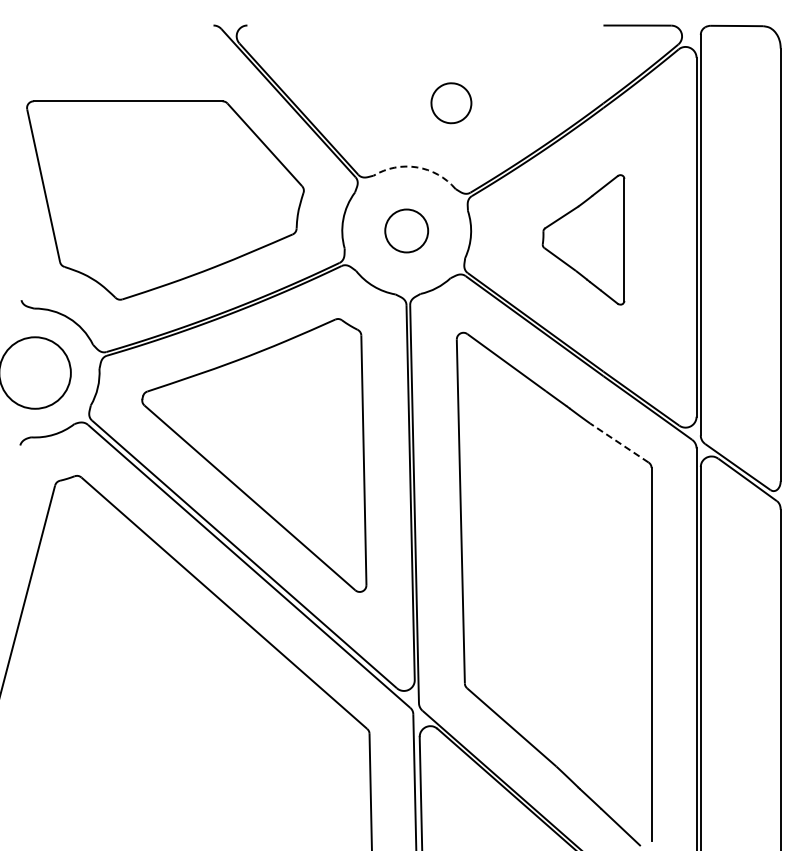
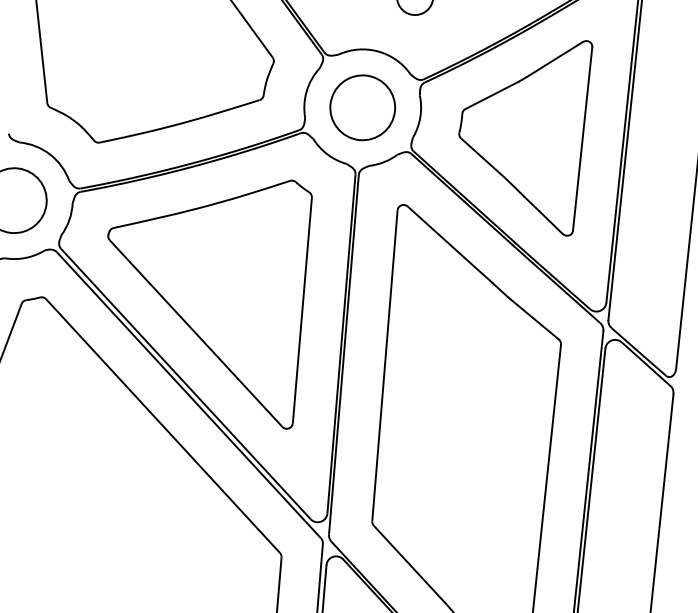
arc: (417, 167) -> (378, 51), dashed -> solid
circle: (406, 230) -> (362, 107), size x1.67
part: (583, 239) -> (521, 132), size x1.67
line: (618, 442) -> (533, 318), dashed -> solid

